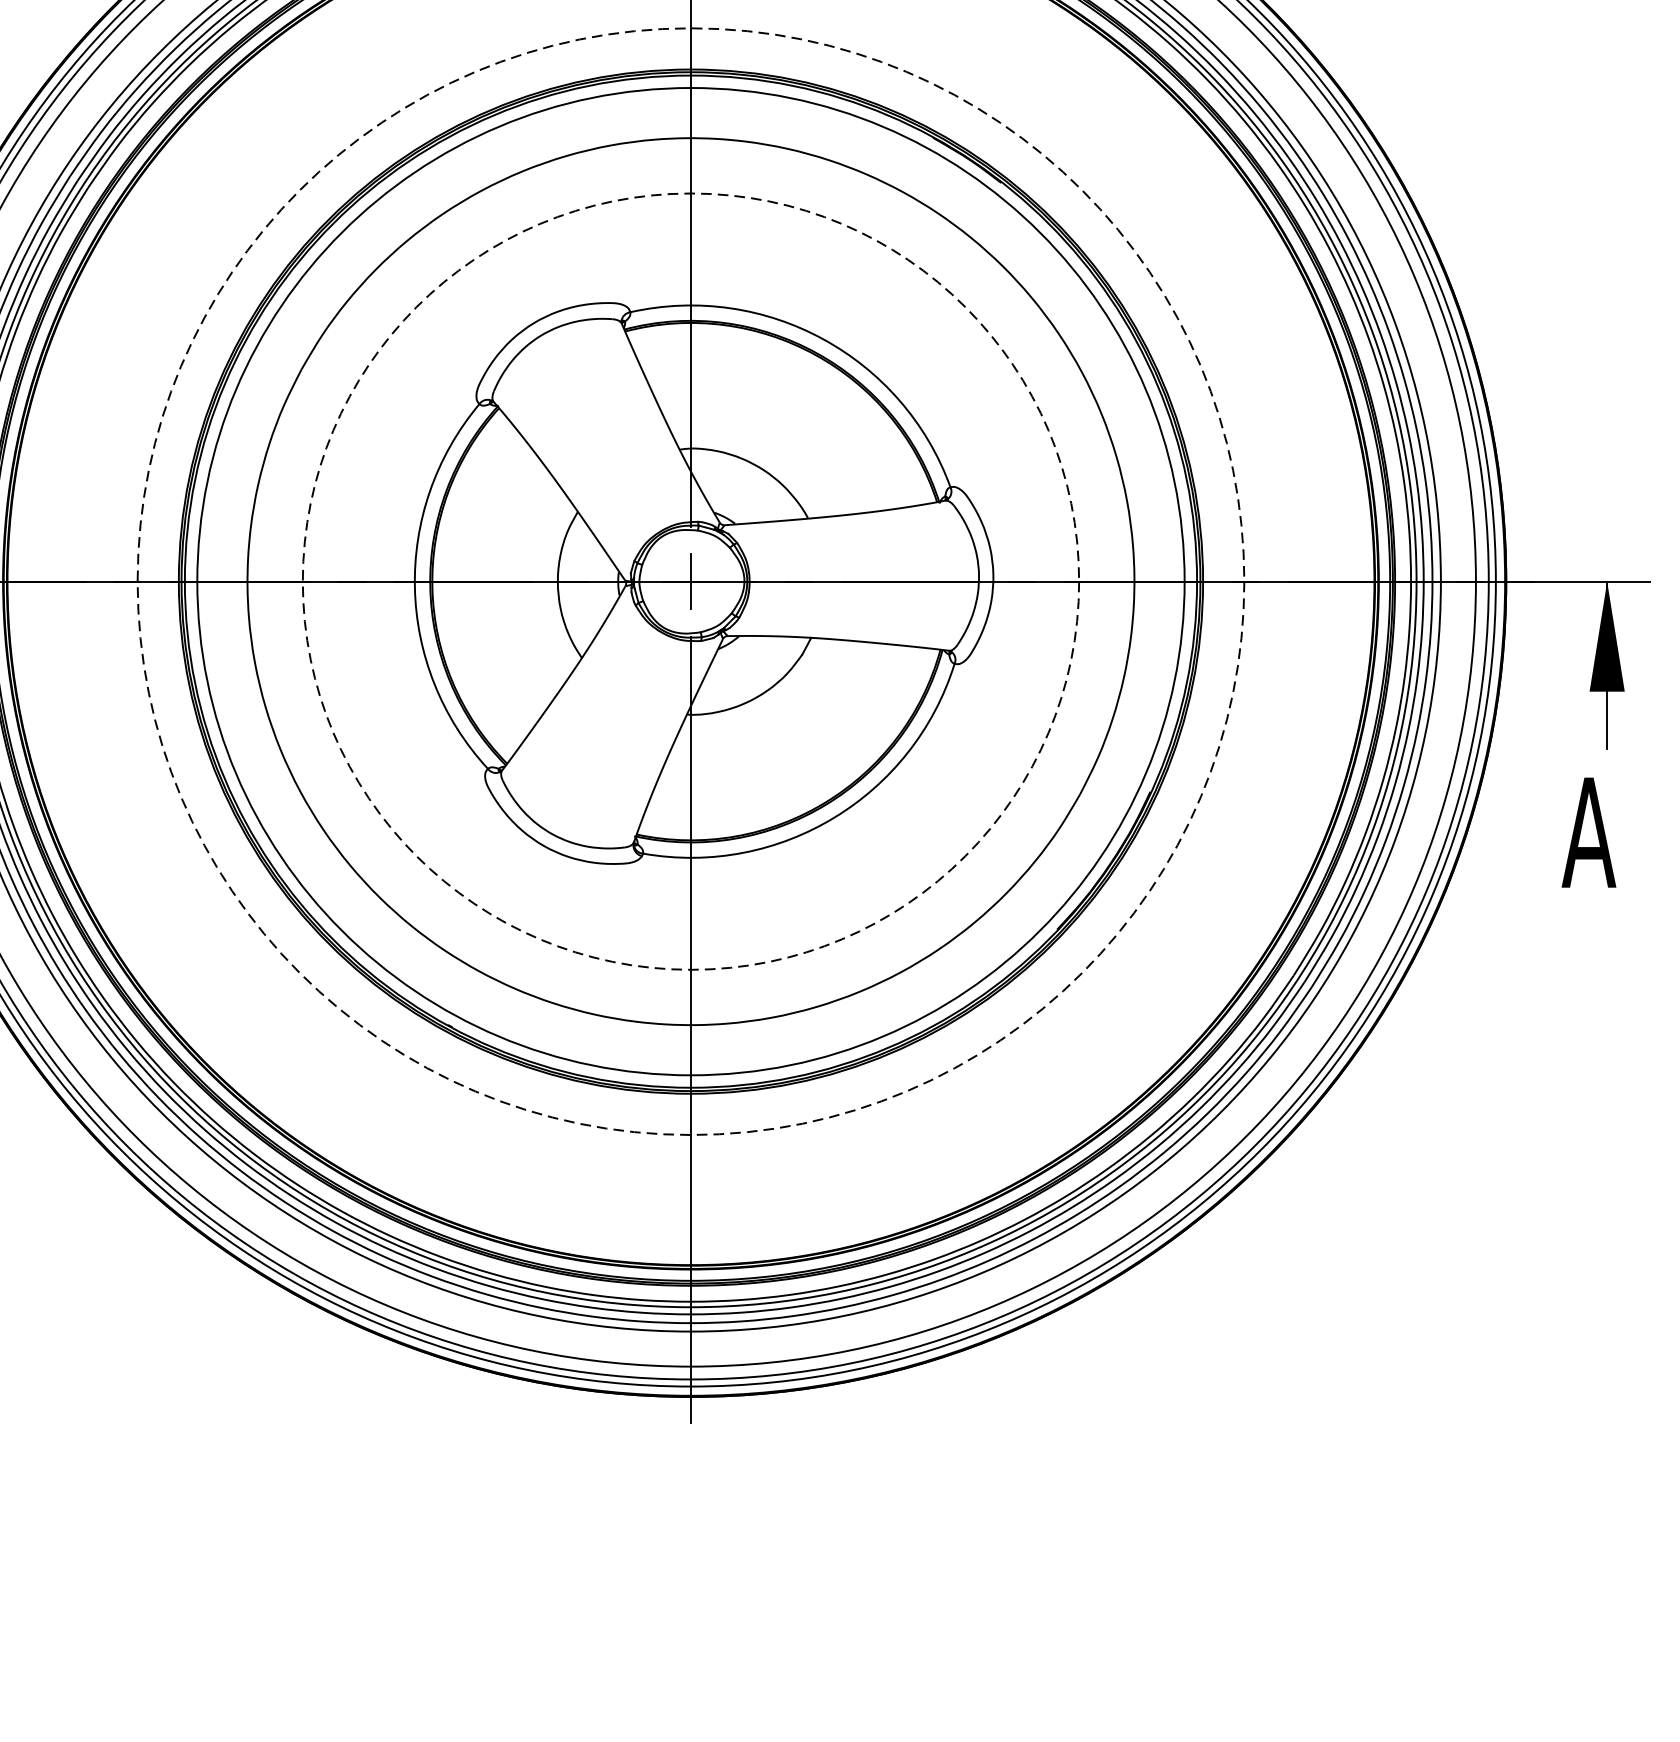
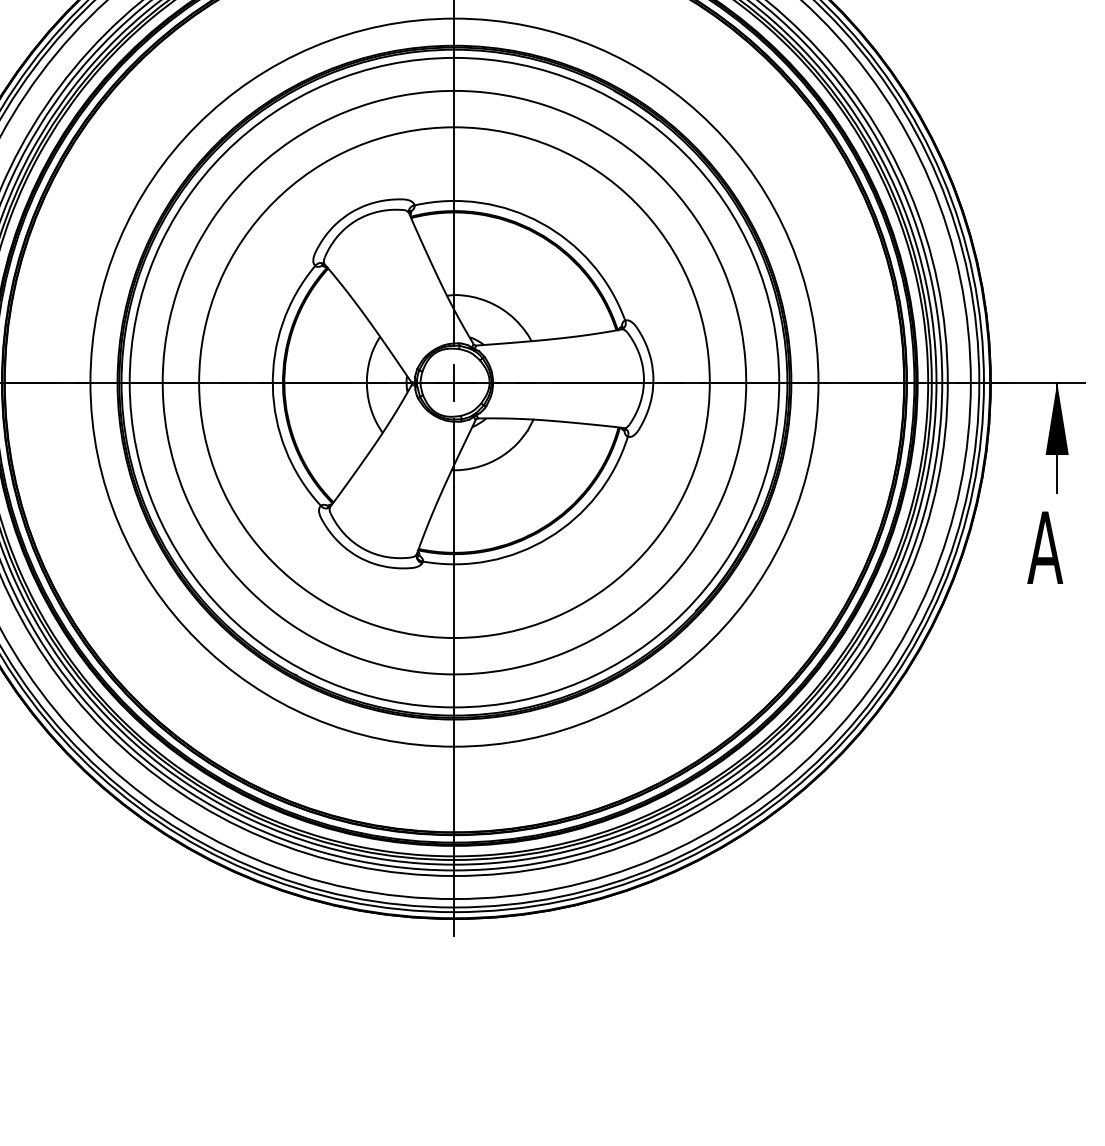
circle: (691, 581) -> (454, 382), dashed -> solid
circle: (691, 581) -> (454, 382), dashed -> solid

